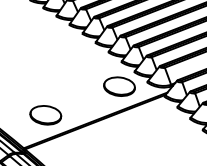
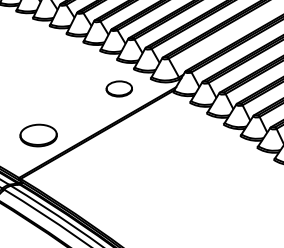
part: (119, 86) -> (119, 88), size x0.7

